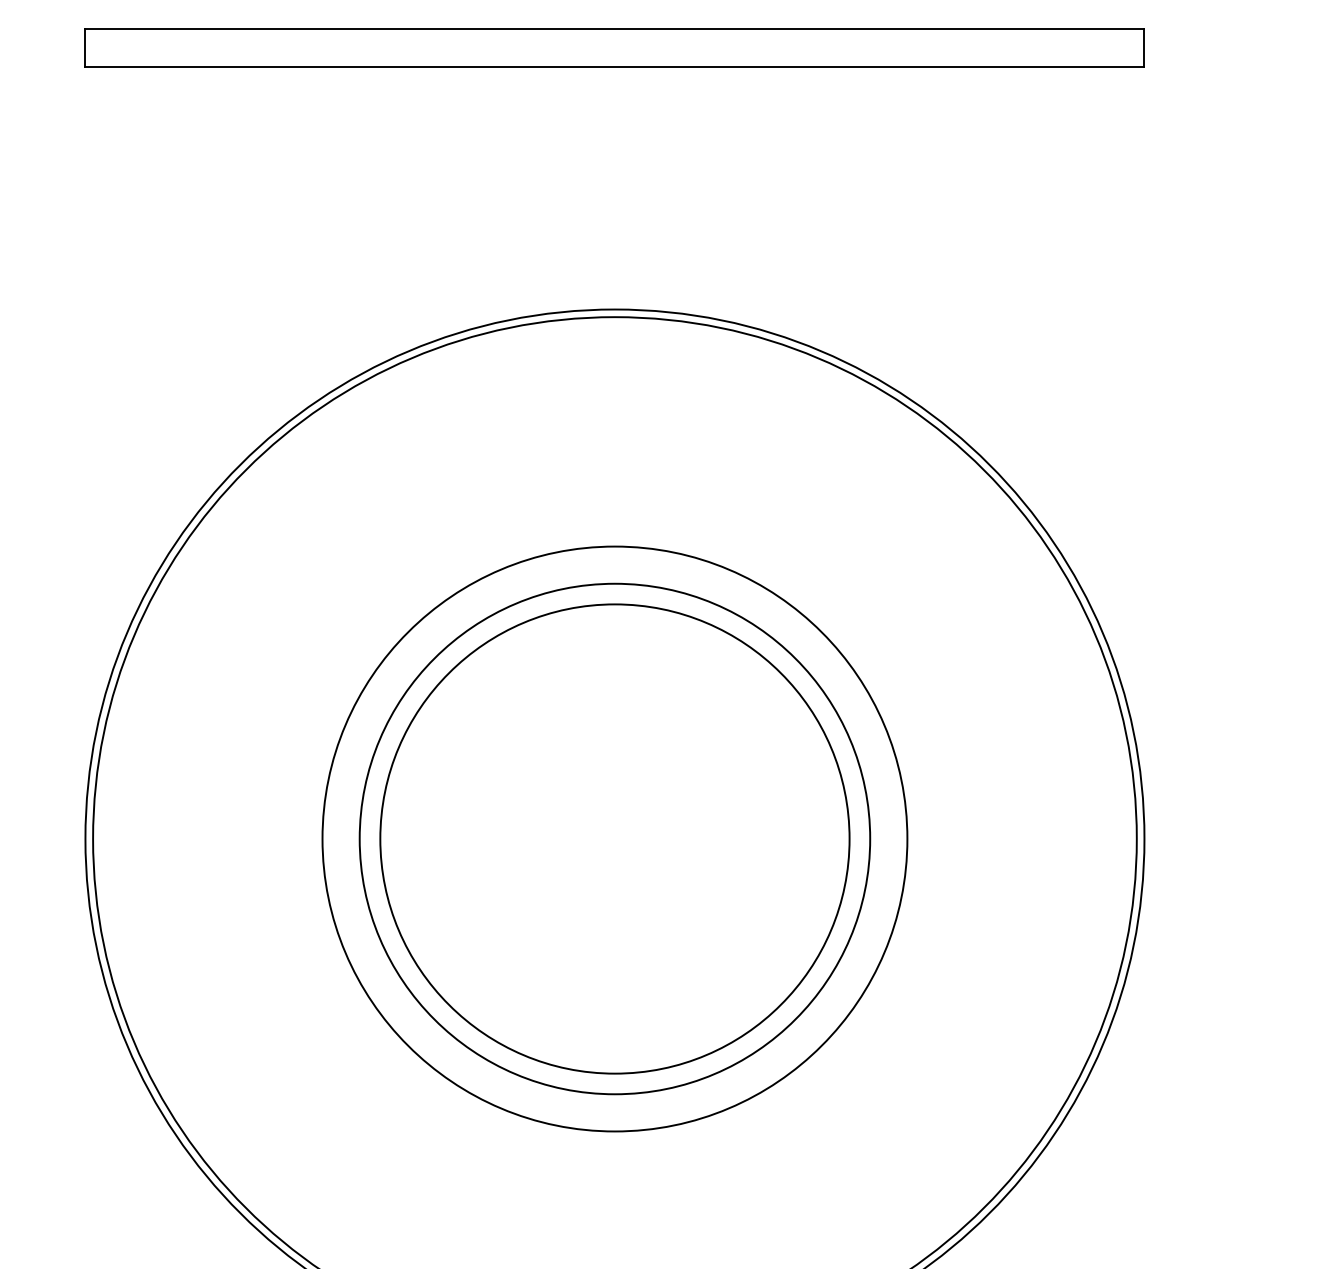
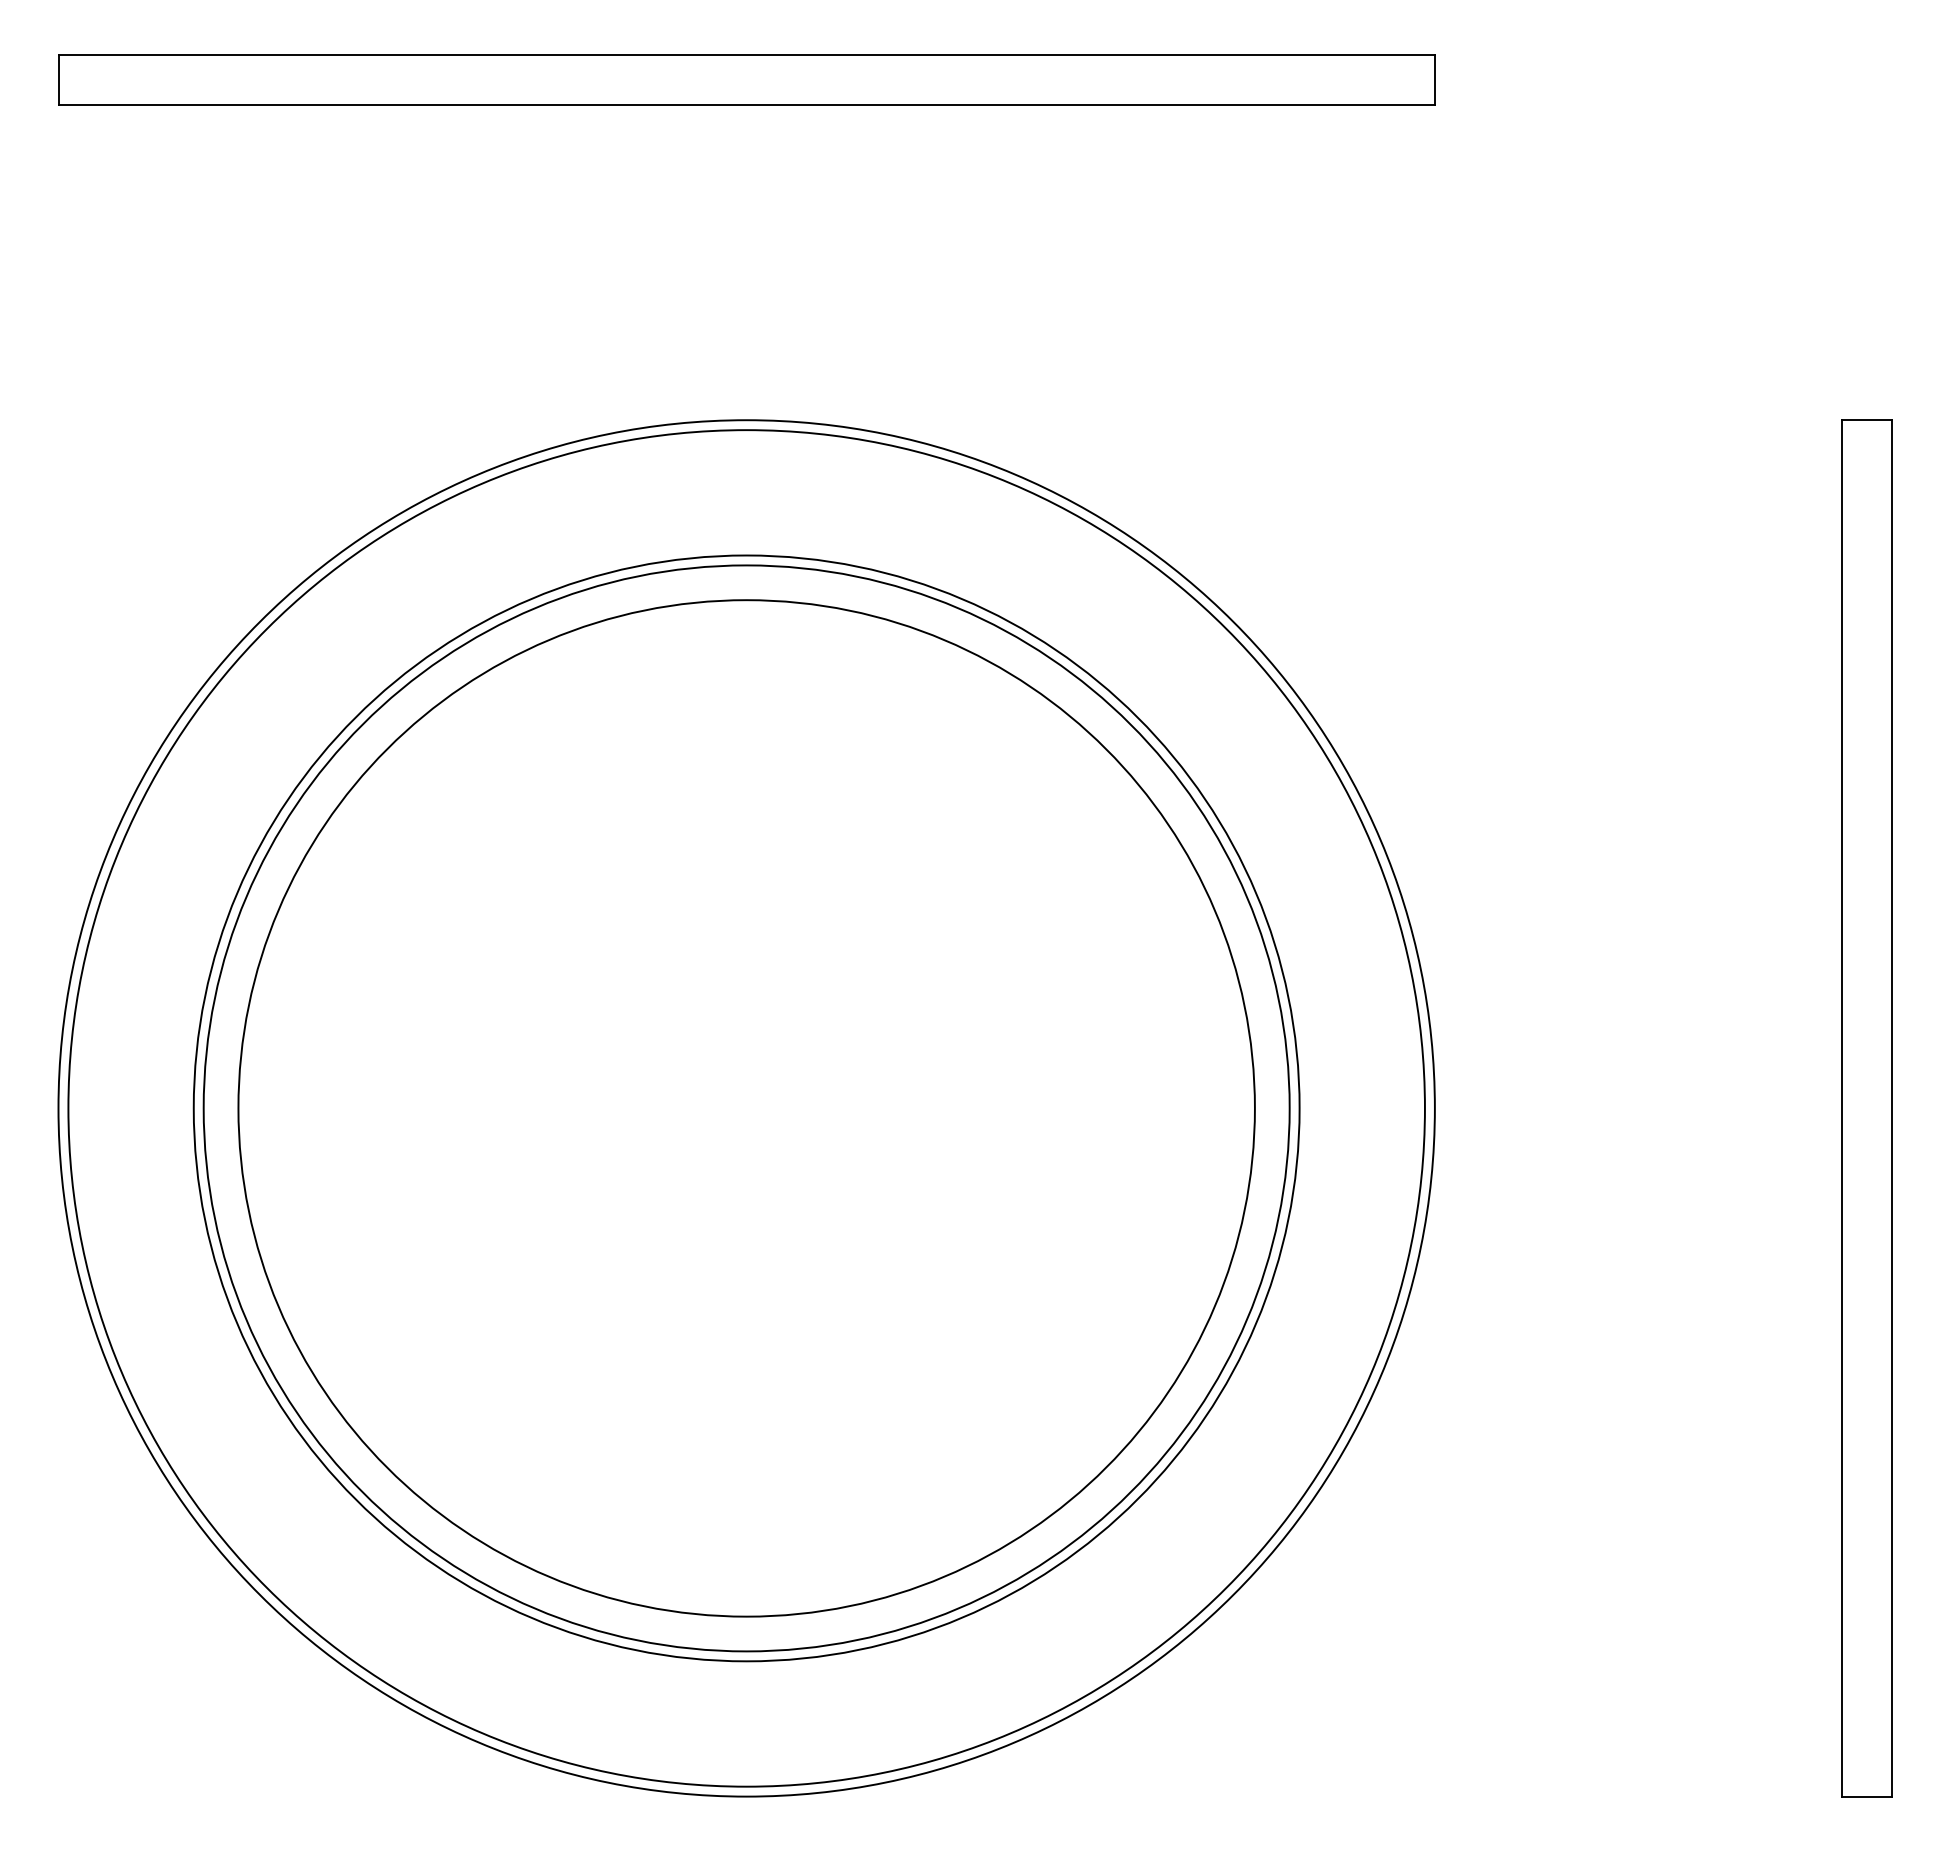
circle: (614, 839) -> (746, 1108), size x1.43
circle: (614, 839) -> (746, 1108), size x1.67
circle: (614, 839) -> (746, 1108), size x1.67

